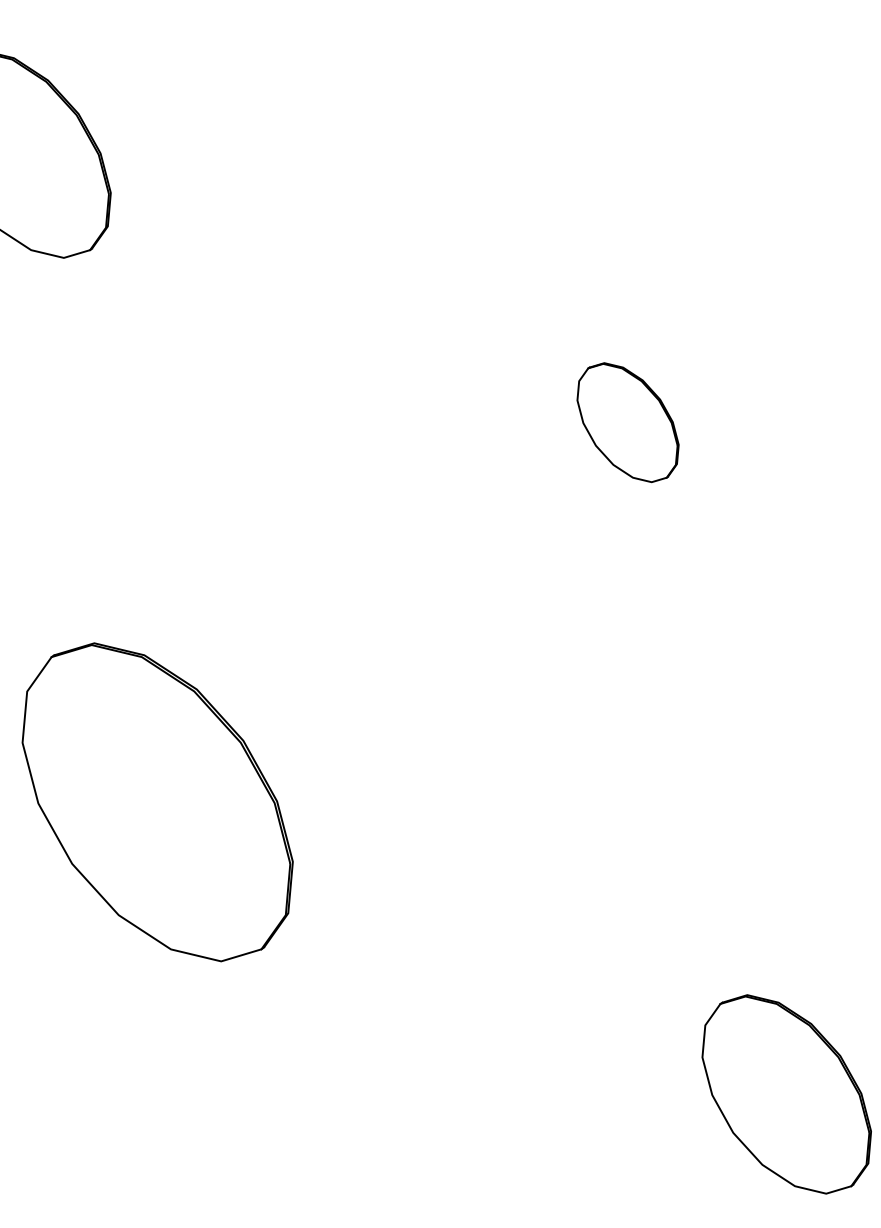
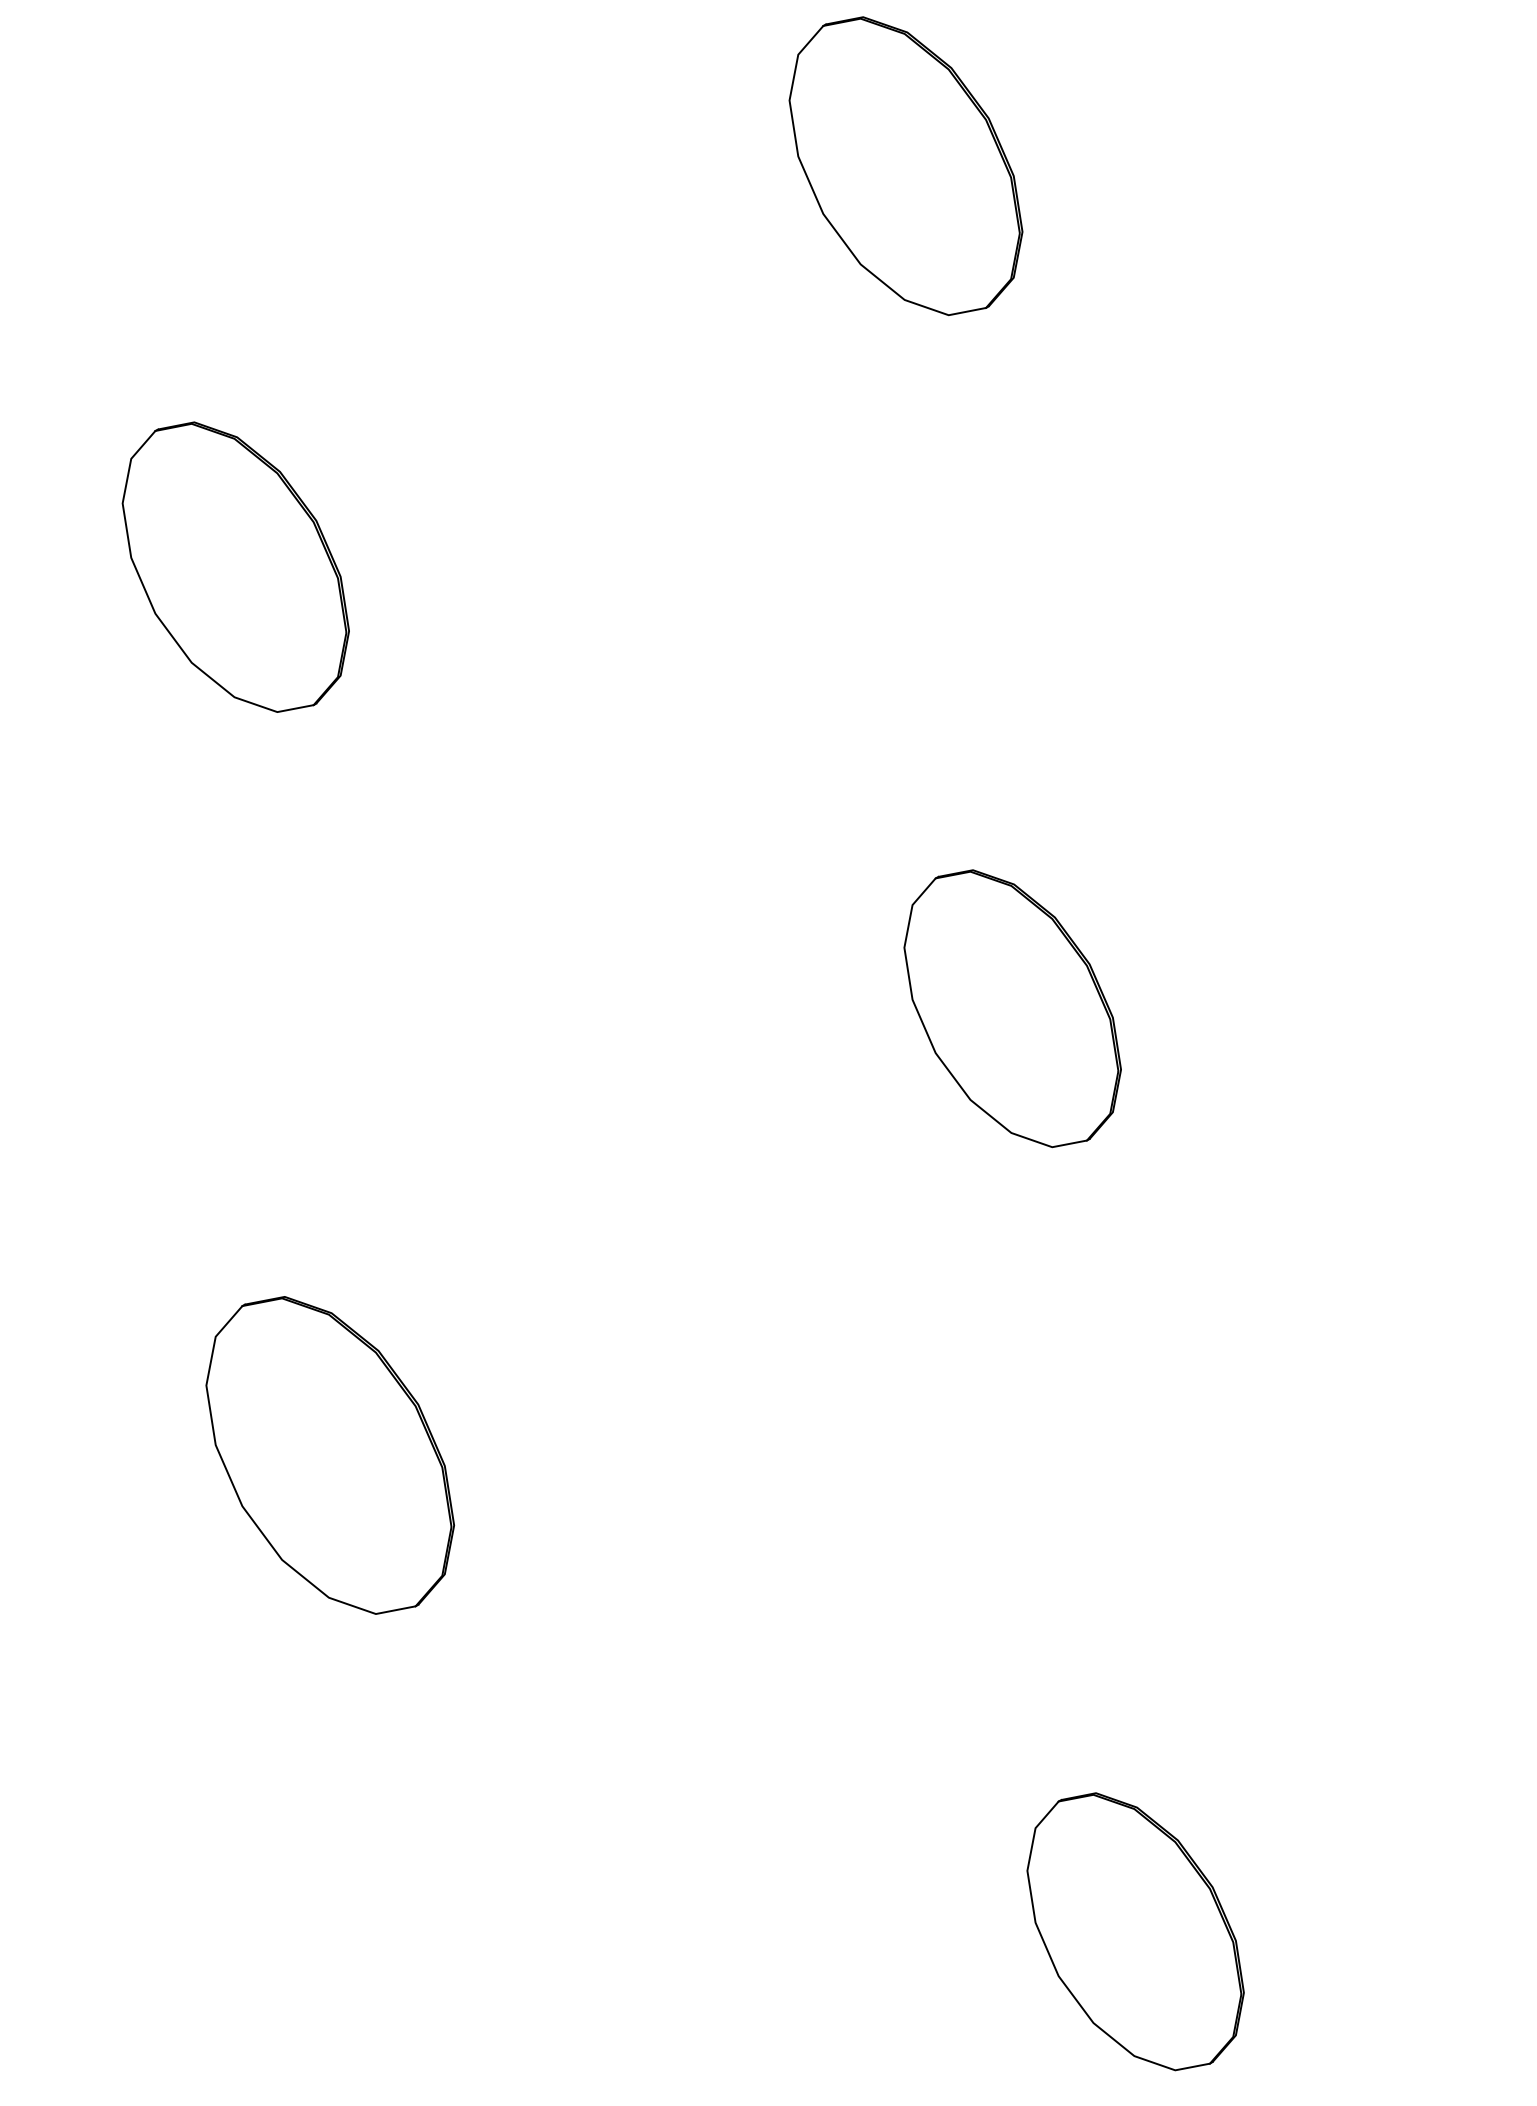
part: (627, 422) -> (1012, 1008), size x1.67
part: (157, 802) -> (329, 1455), size x0.71

